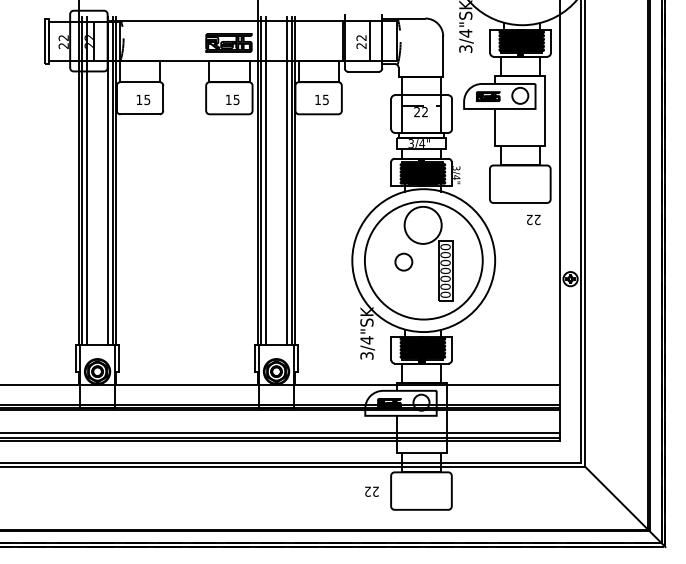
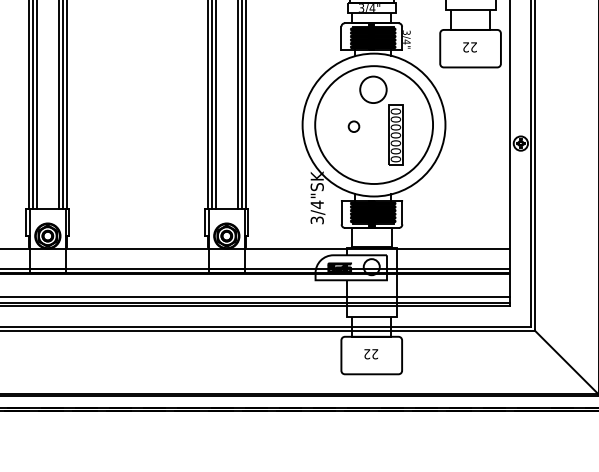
text: (533, 219) -> (469, 46), moved
circle: (422, 225) -> (372, 89), size x0.71
circle: (403, 262) -> (353, 126), size x0.62
text: (371, 491) -> (370, 353), moved

